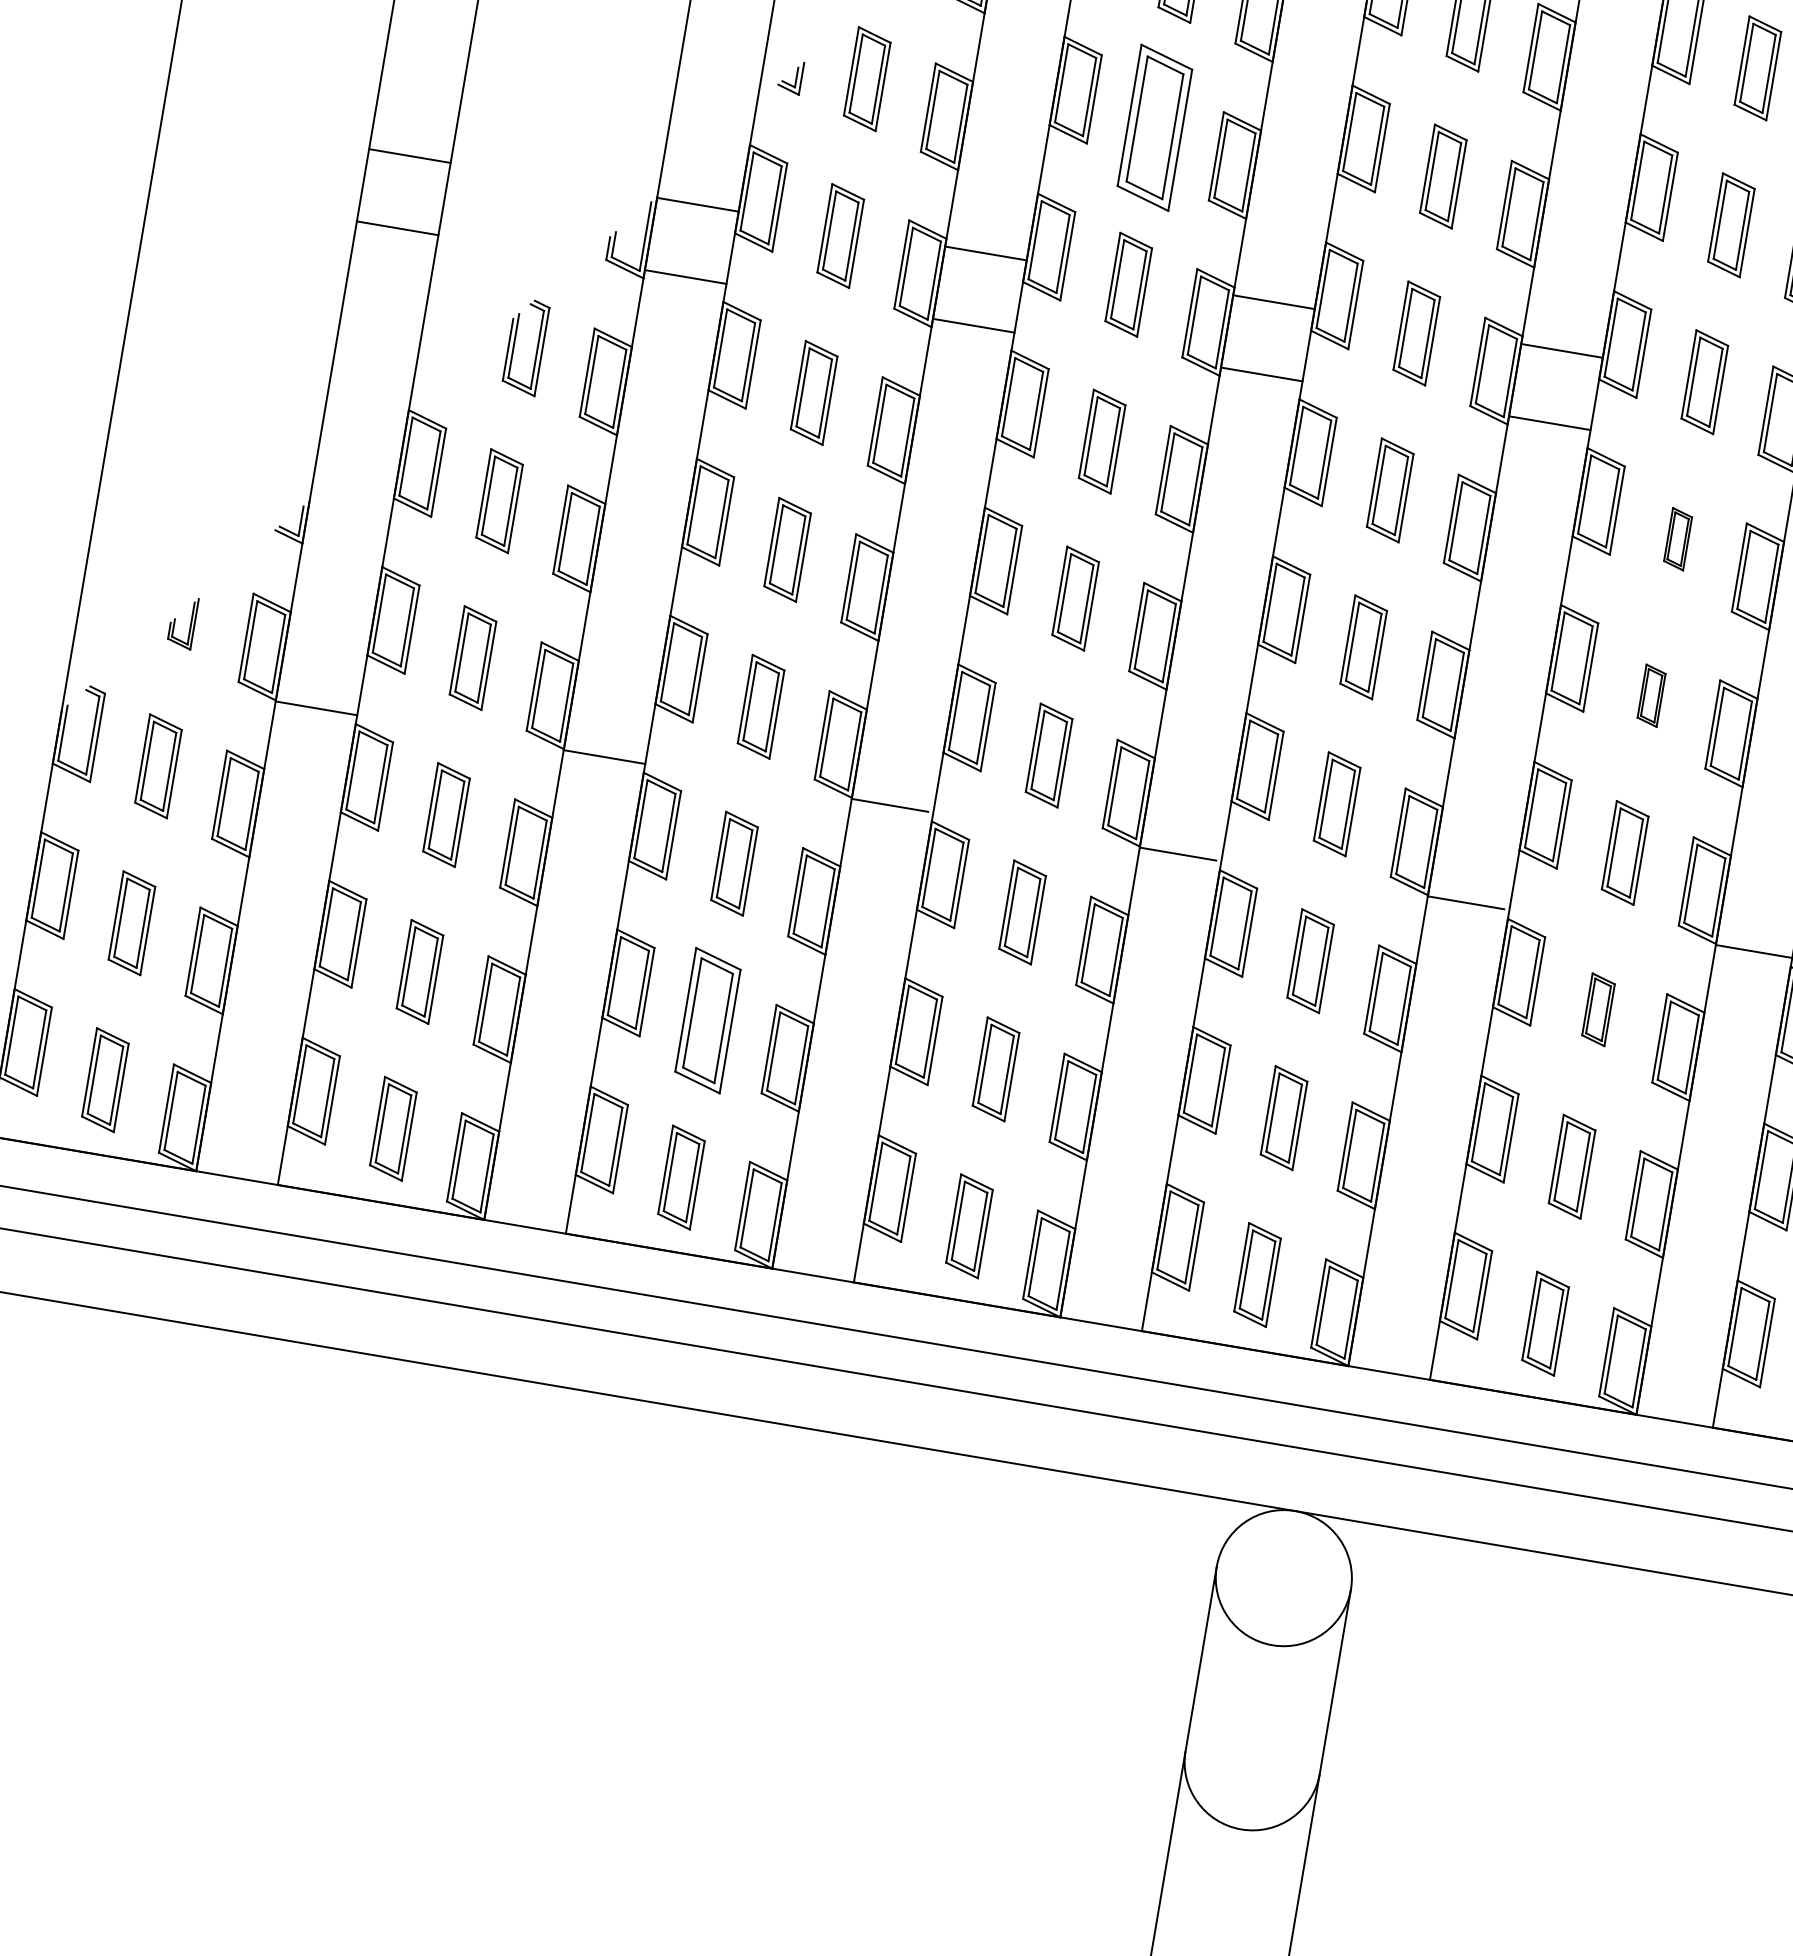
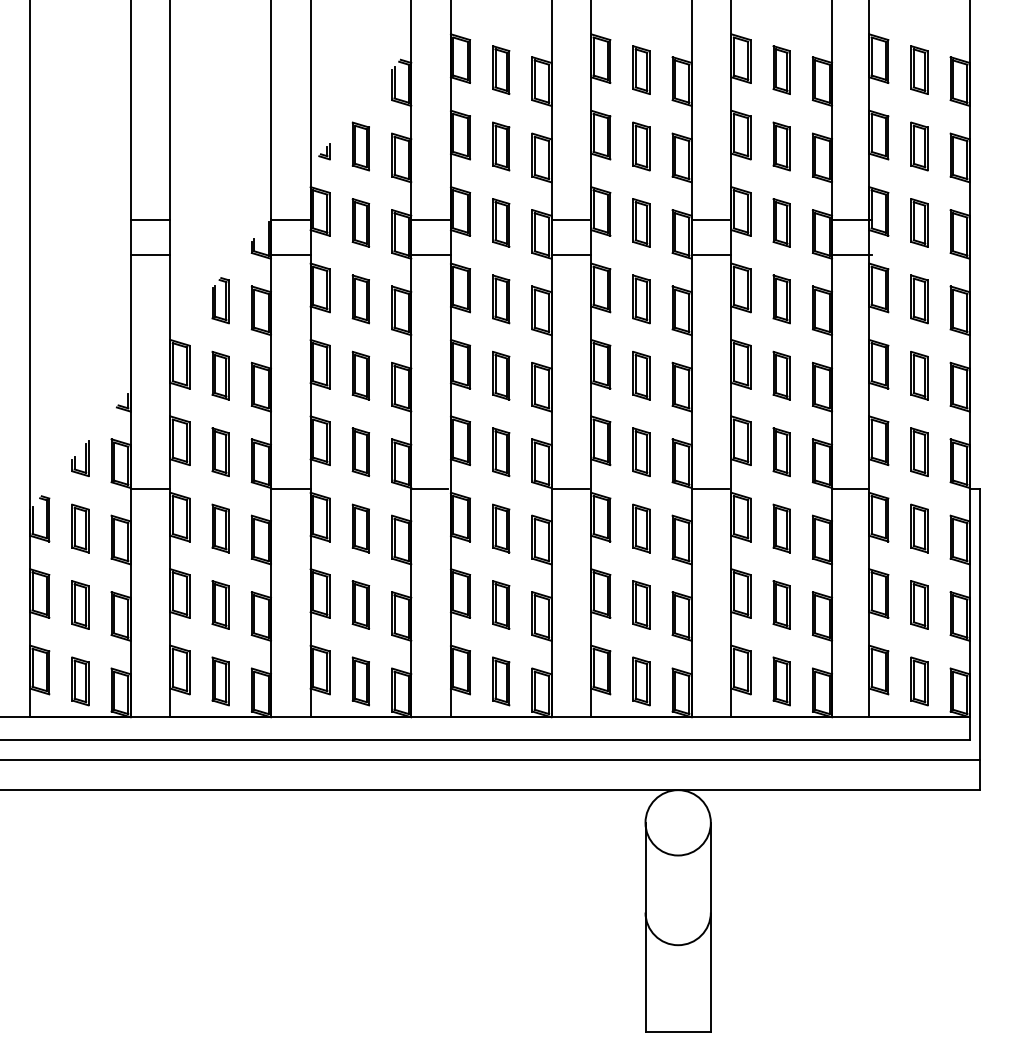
part: (1155, 127) -> (501, 146), size x0.62
part: (1677, 539) -> (781, 299), size x1.67
part: (183, 622) -> (80, 458), size x1.43
part: (1651, 695) -> (781, 375), size x1.67
part: (1598, 1009) -> (781, 528), size x1.43
part: (707, 1019) -> (360, 604), size x0.71

